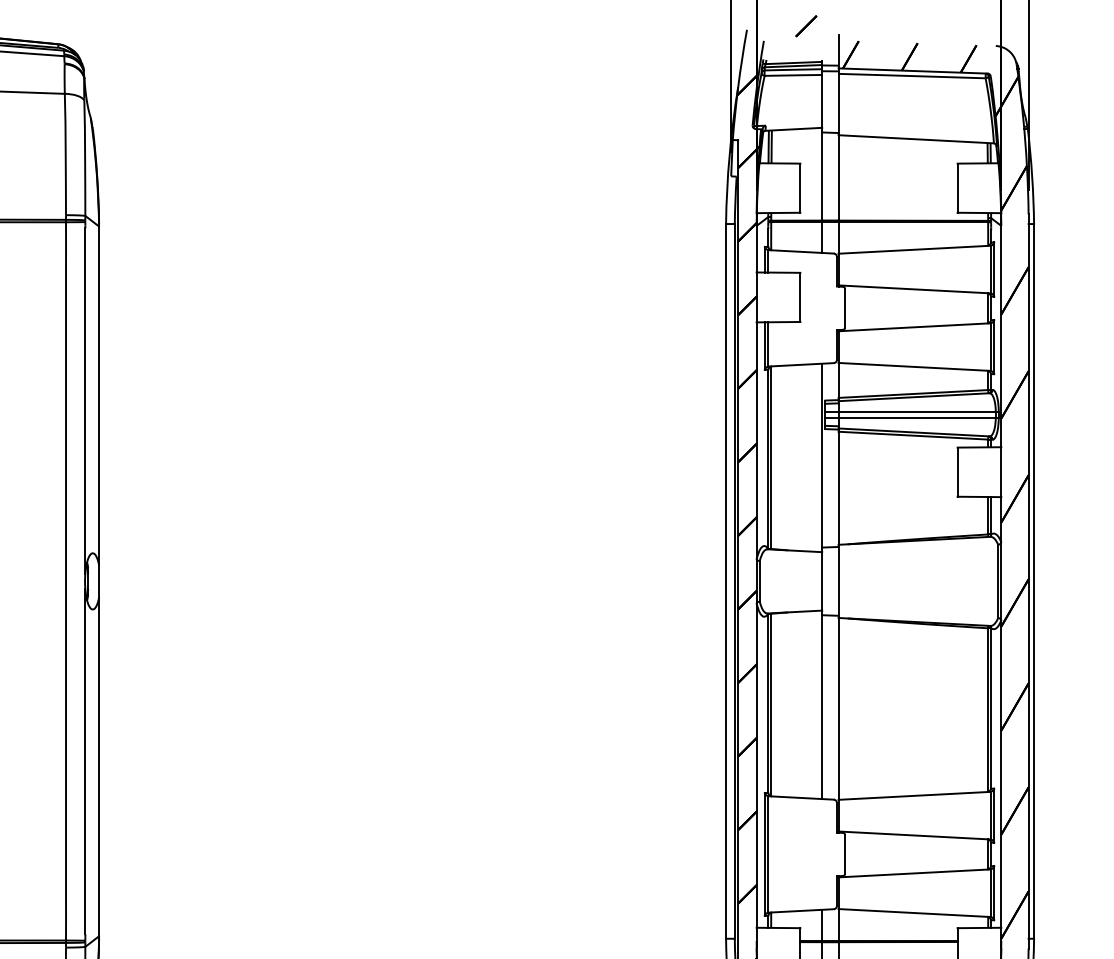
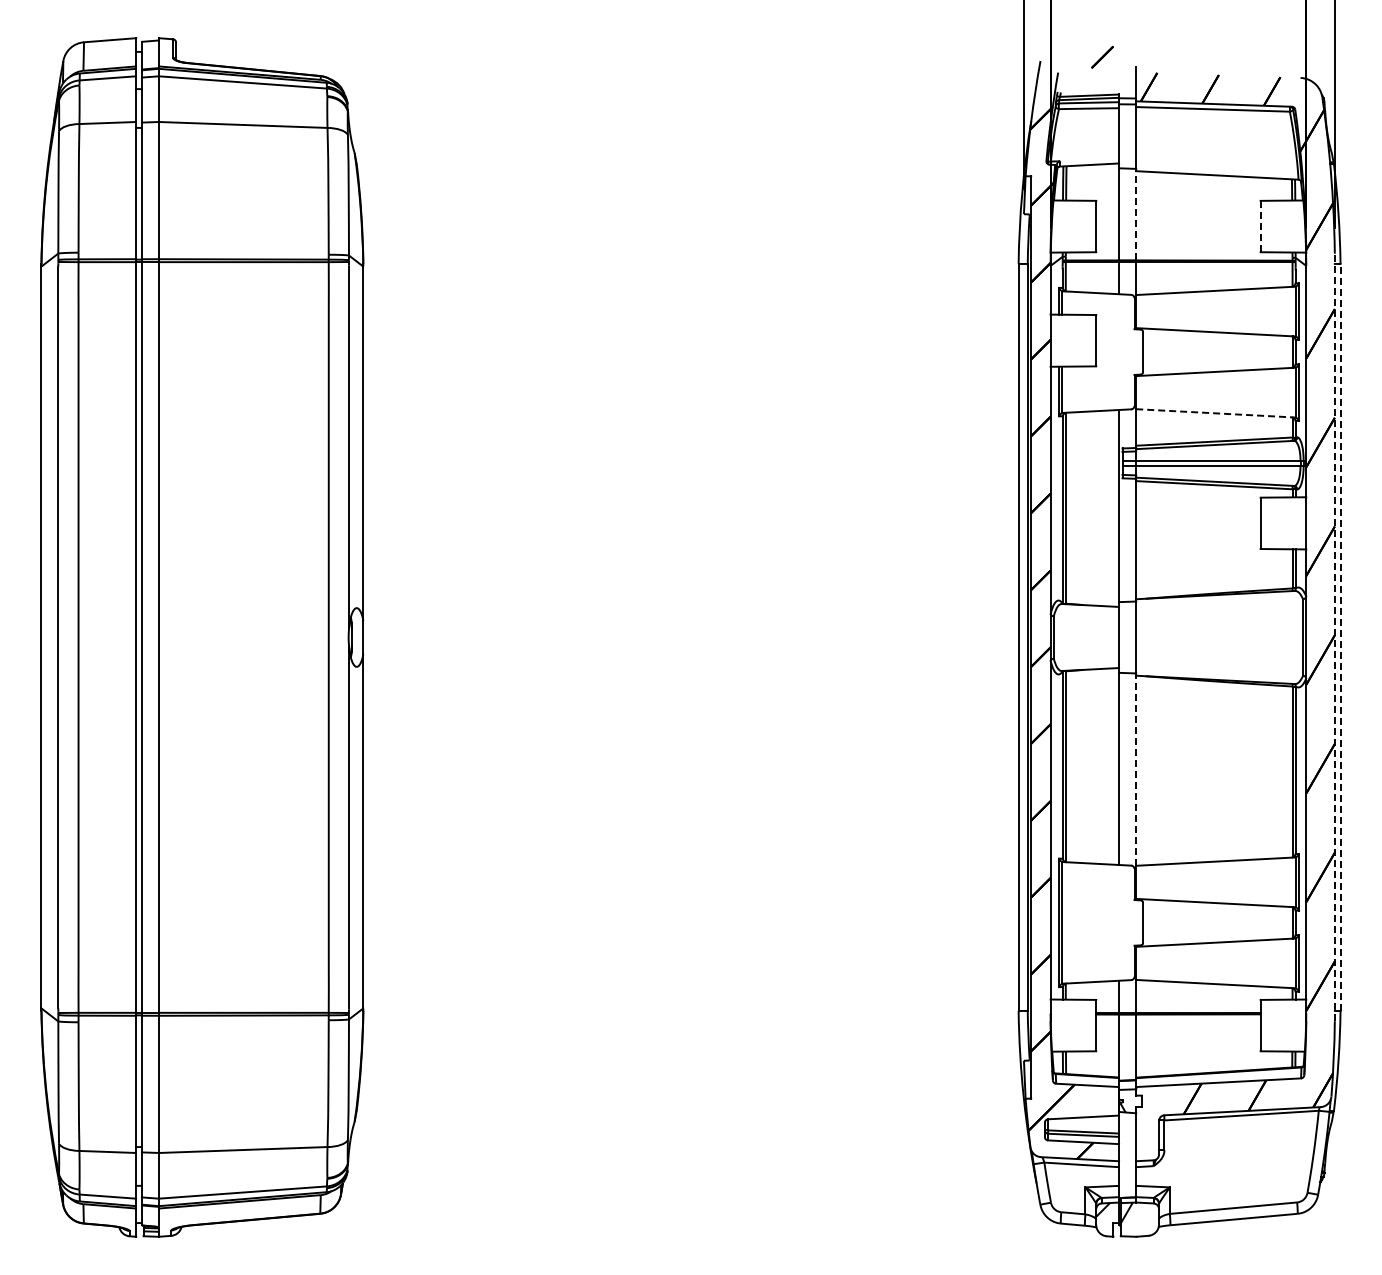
line: (838, 177) -> (1136, 215), solid -> dashed
line: (957, 188) -> (1260, 226), solid -> dashed
line: (915, 367) -> (1216, 413), solid -> dashed
line: (1028, 581) -> (1334, 637), solid -> dashed
line: (1034, 581) -> (1340, 637), solid -> dashed
line: (838, 708) -> (1136, 770), solid -> dashed

